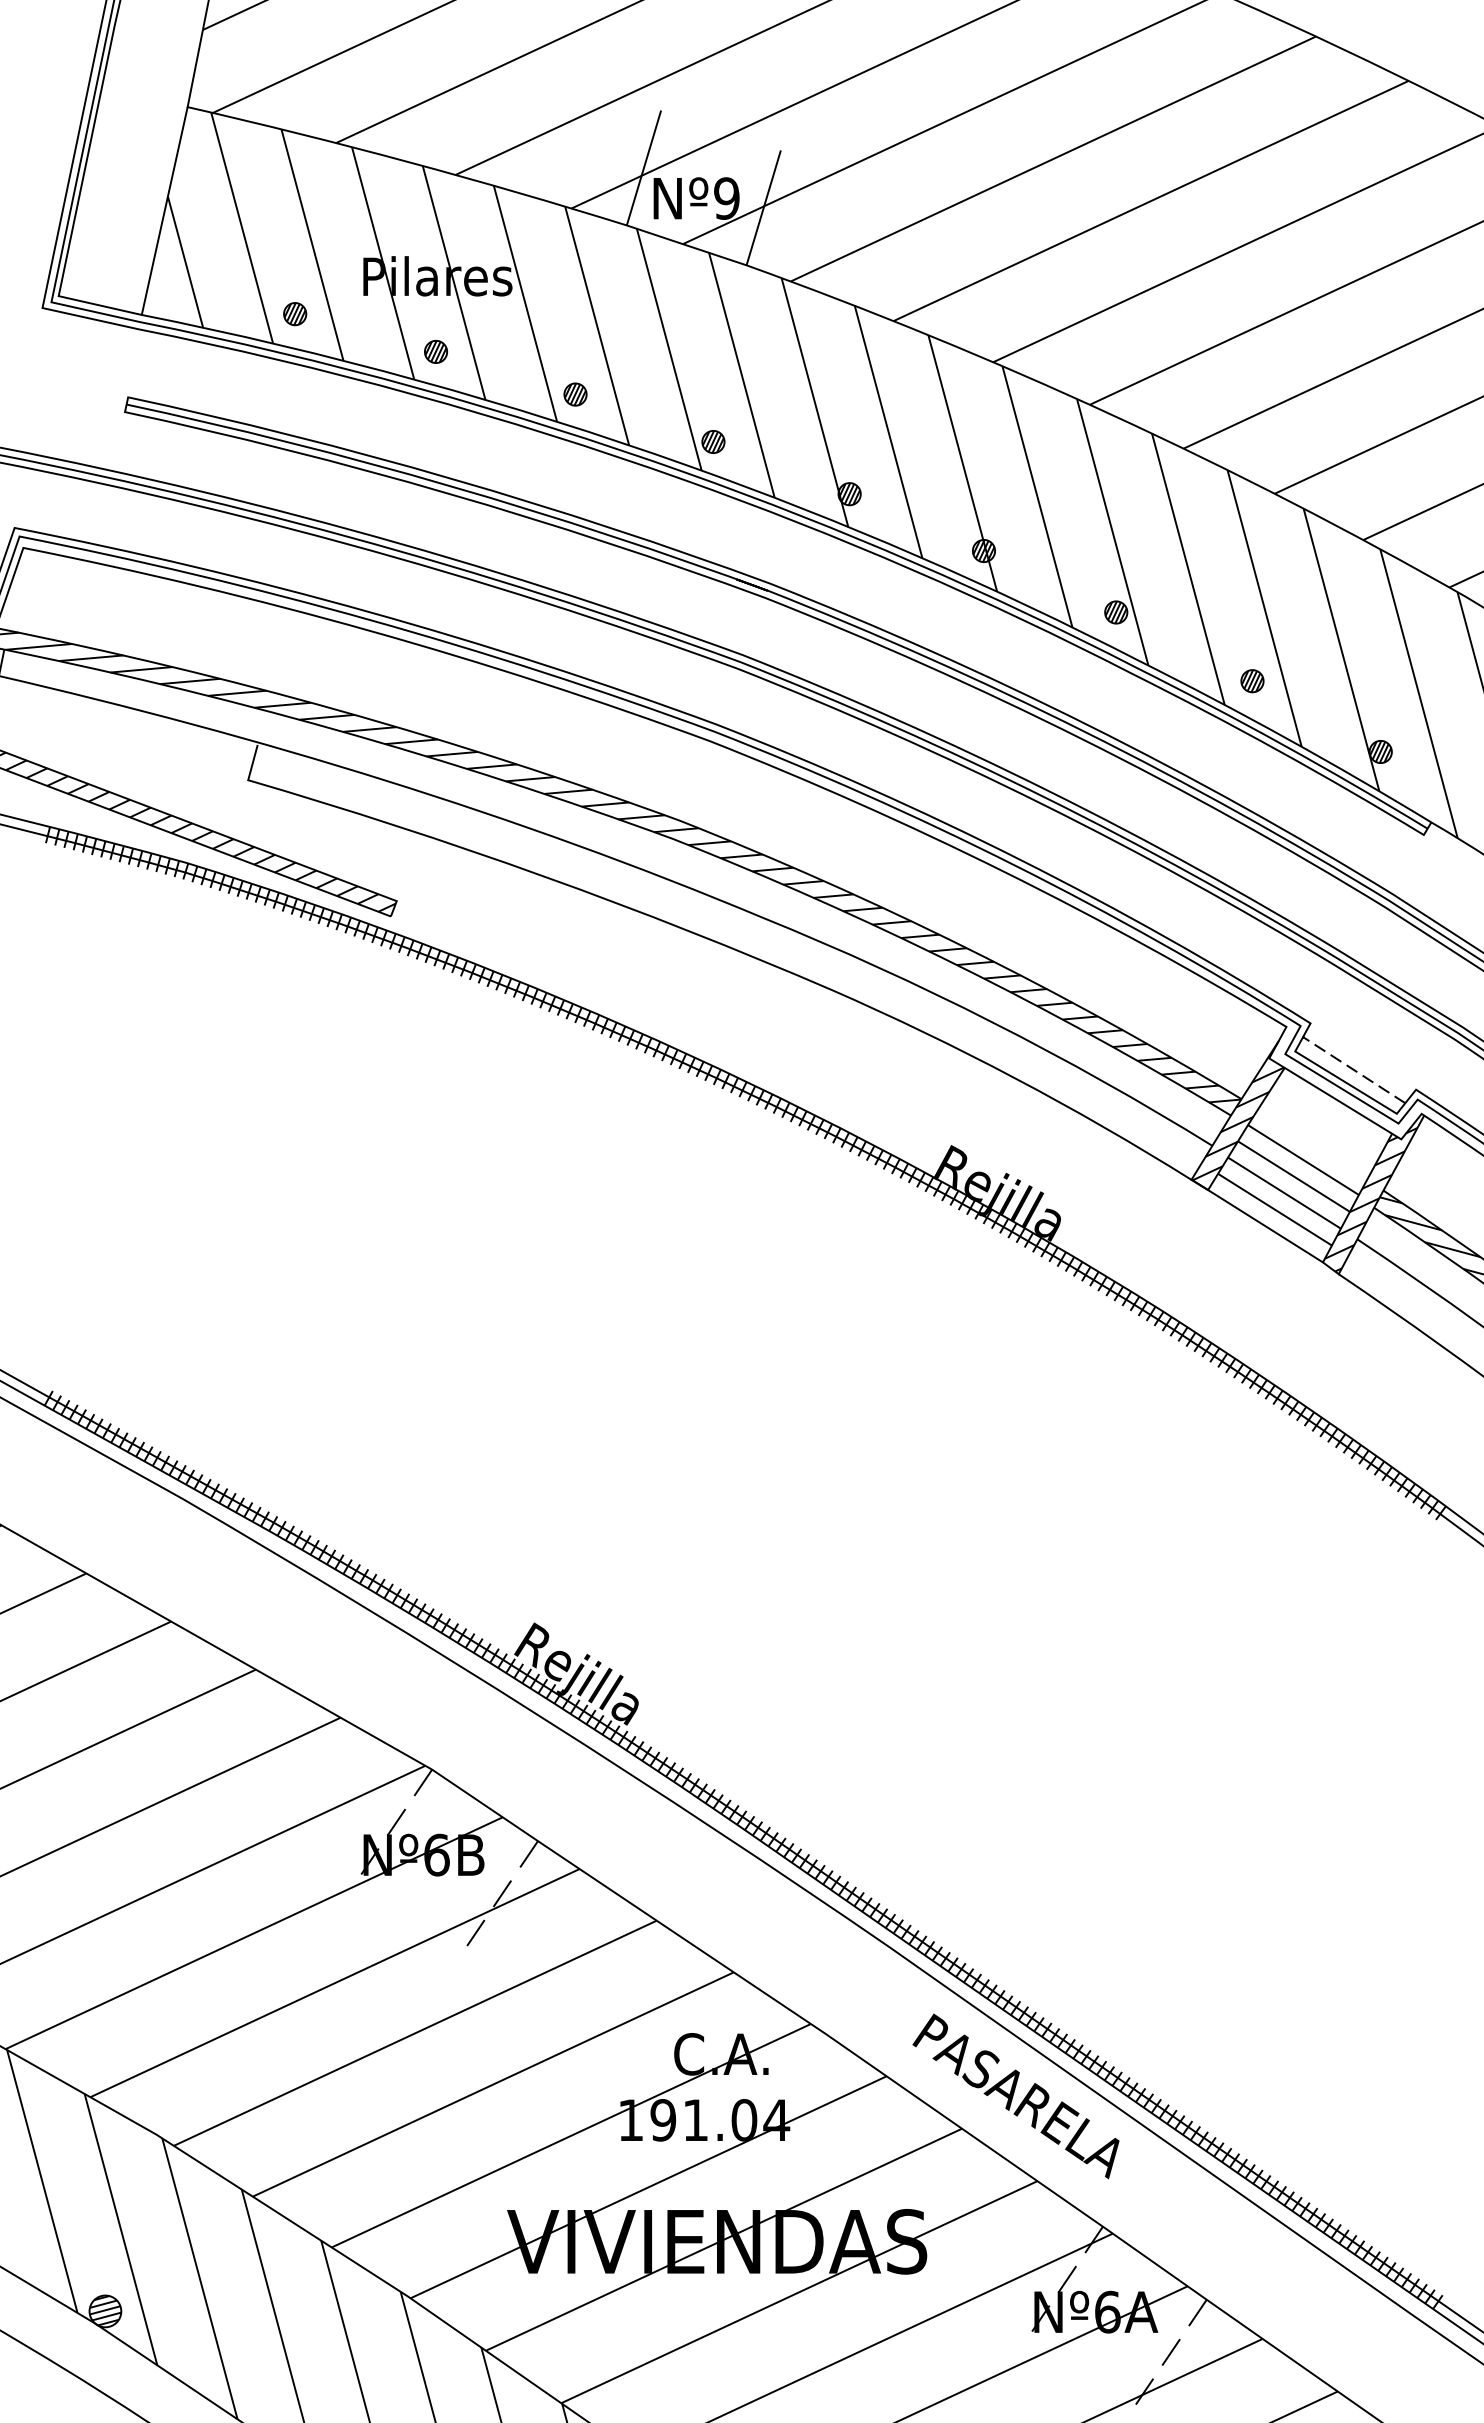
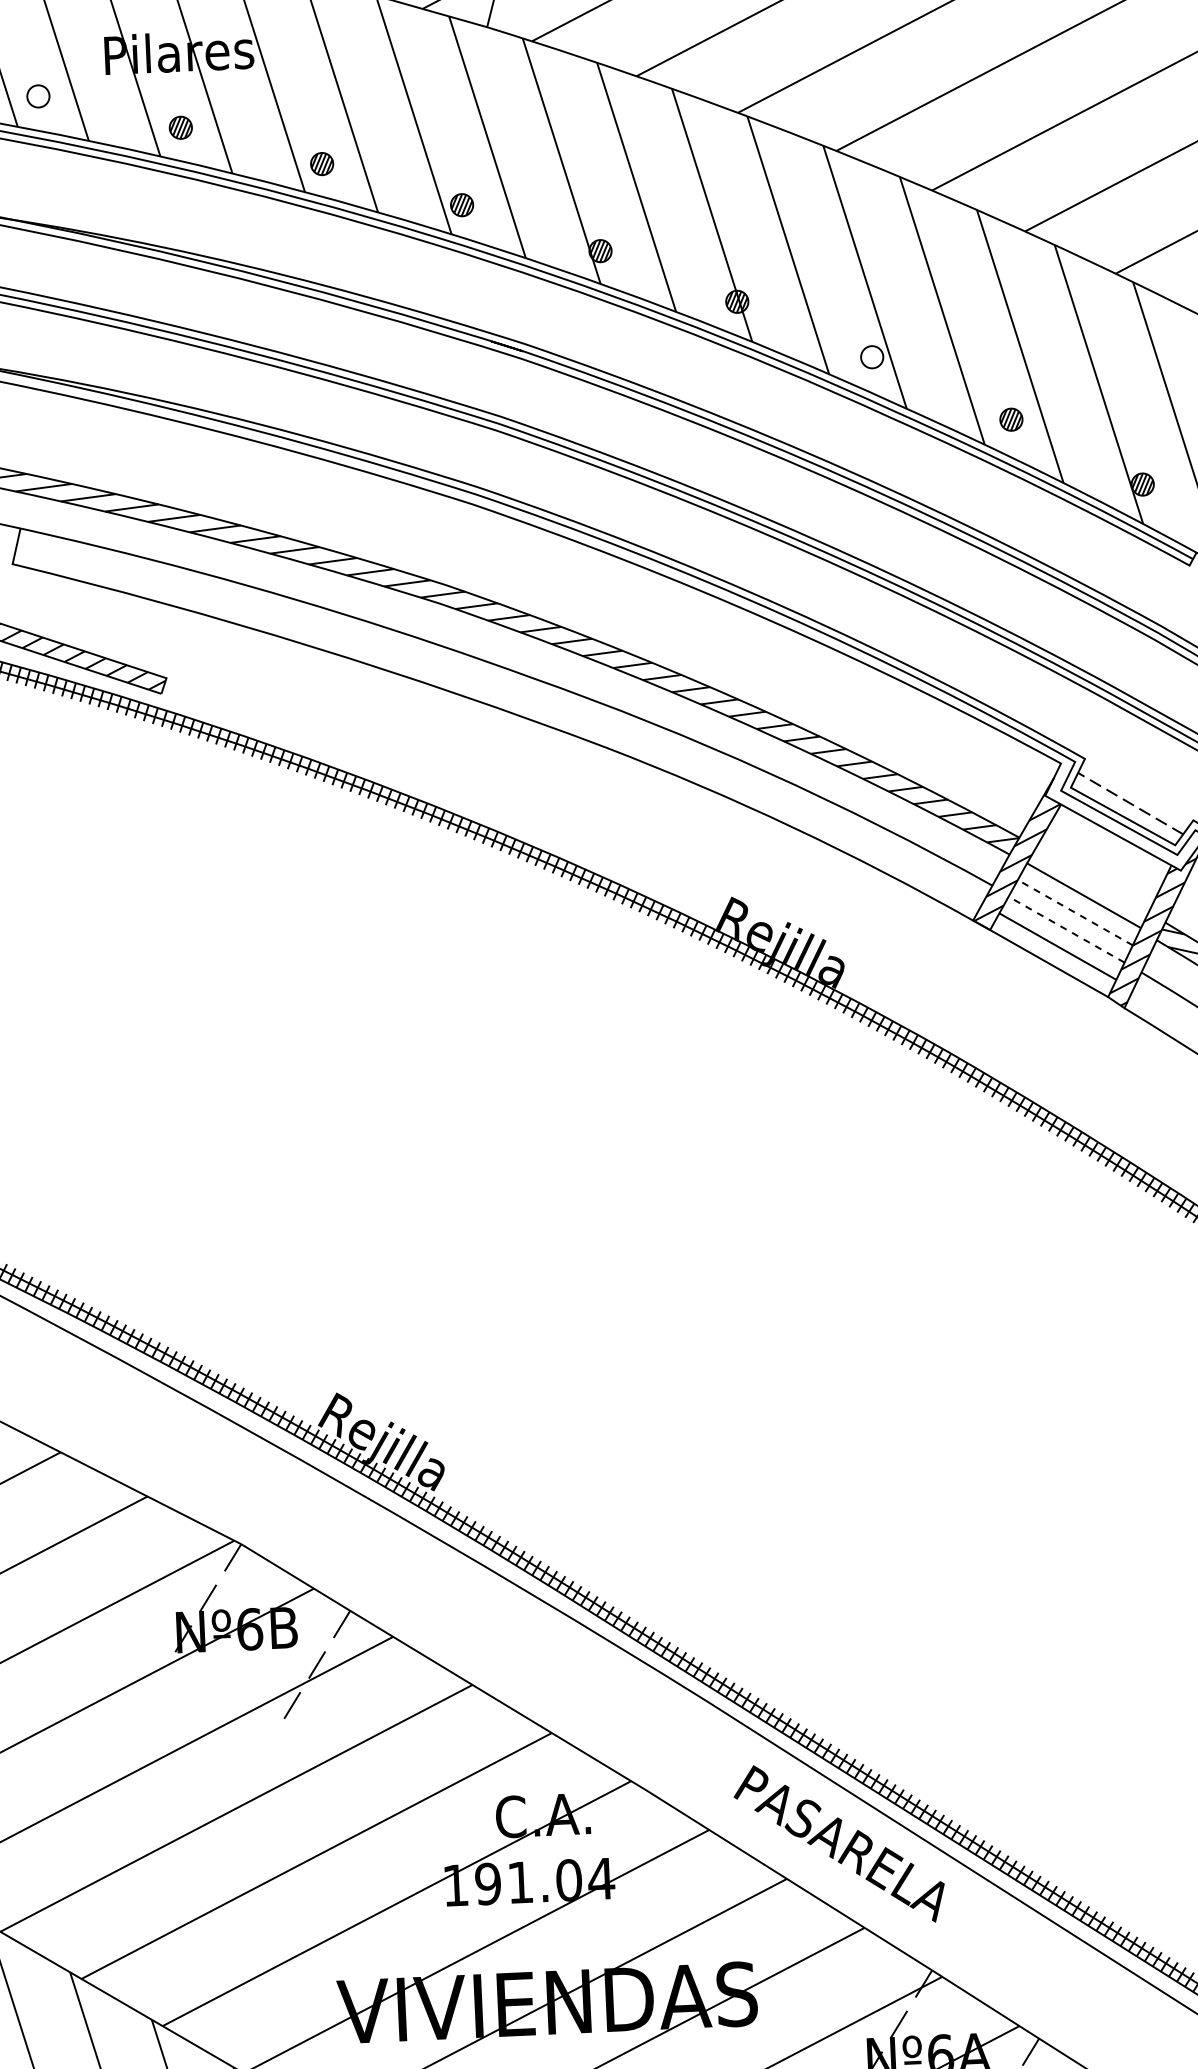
hatch: (294, 314) -> (37, 96), removed
hatch: (1115, 612) -> (871, 357), removed
line: (1293, 1176) -> (1074, 912), solid -> dashed
line: (1284, 1193) -> (1066, 930), solid -> dashed

